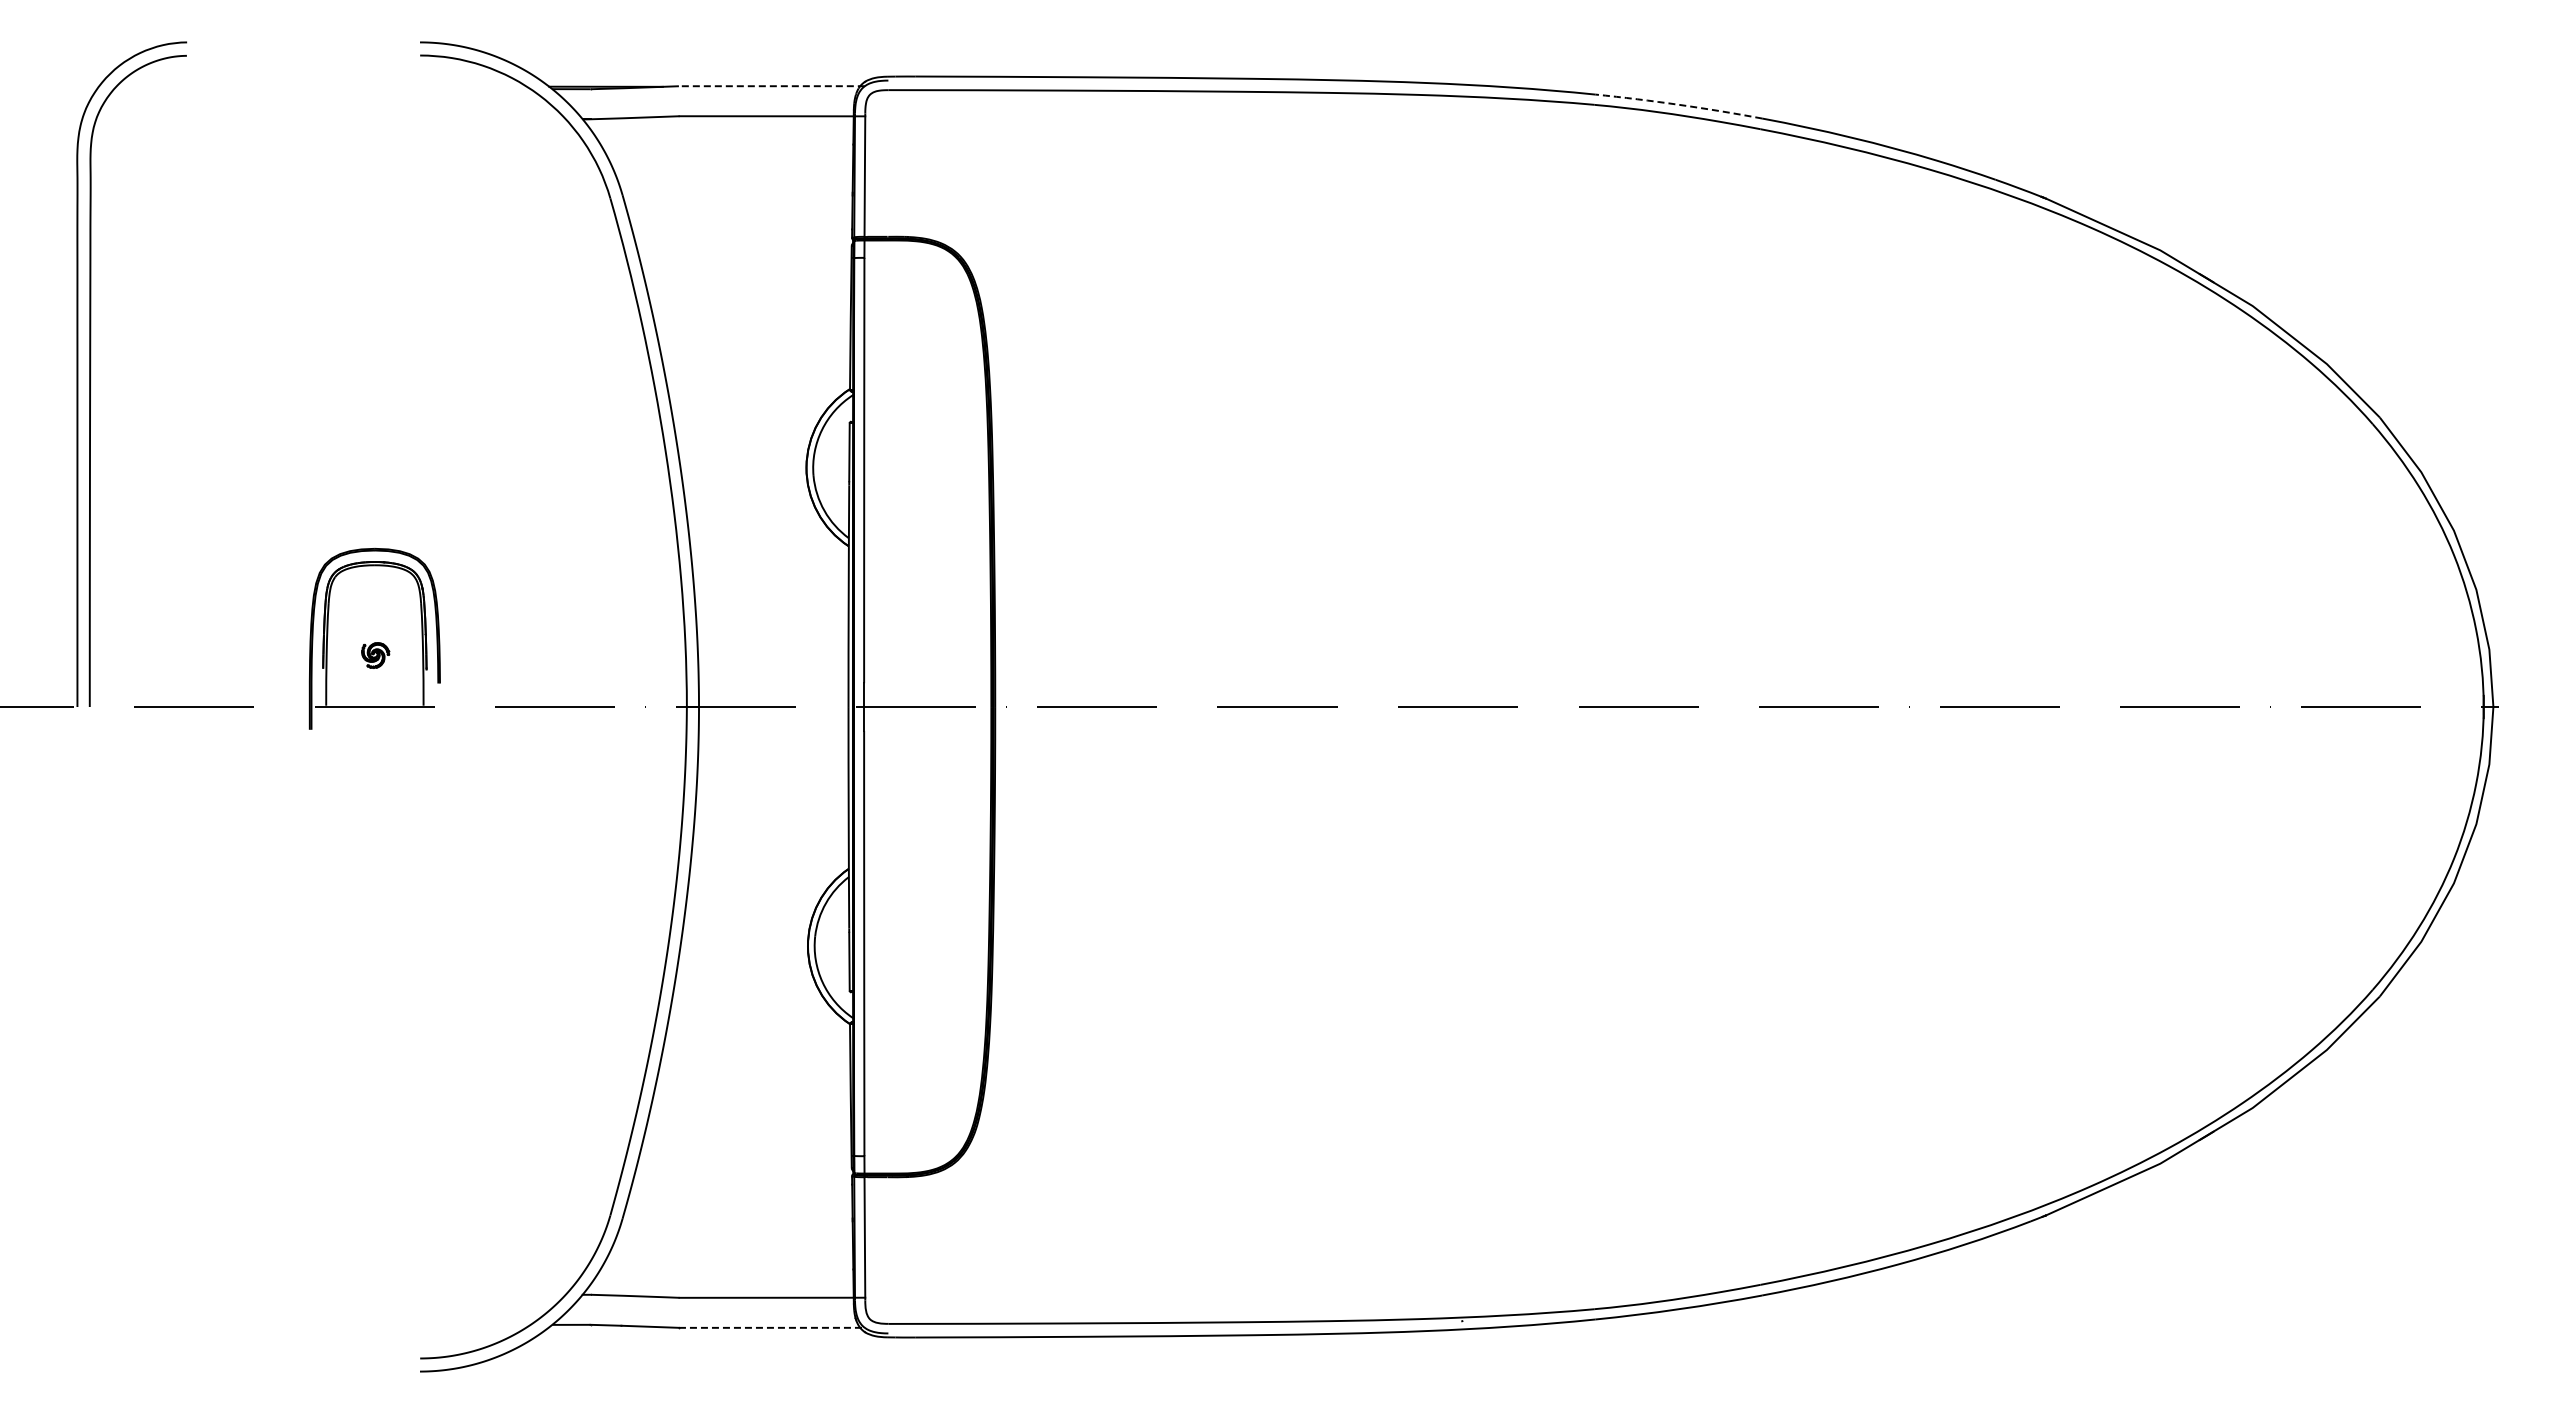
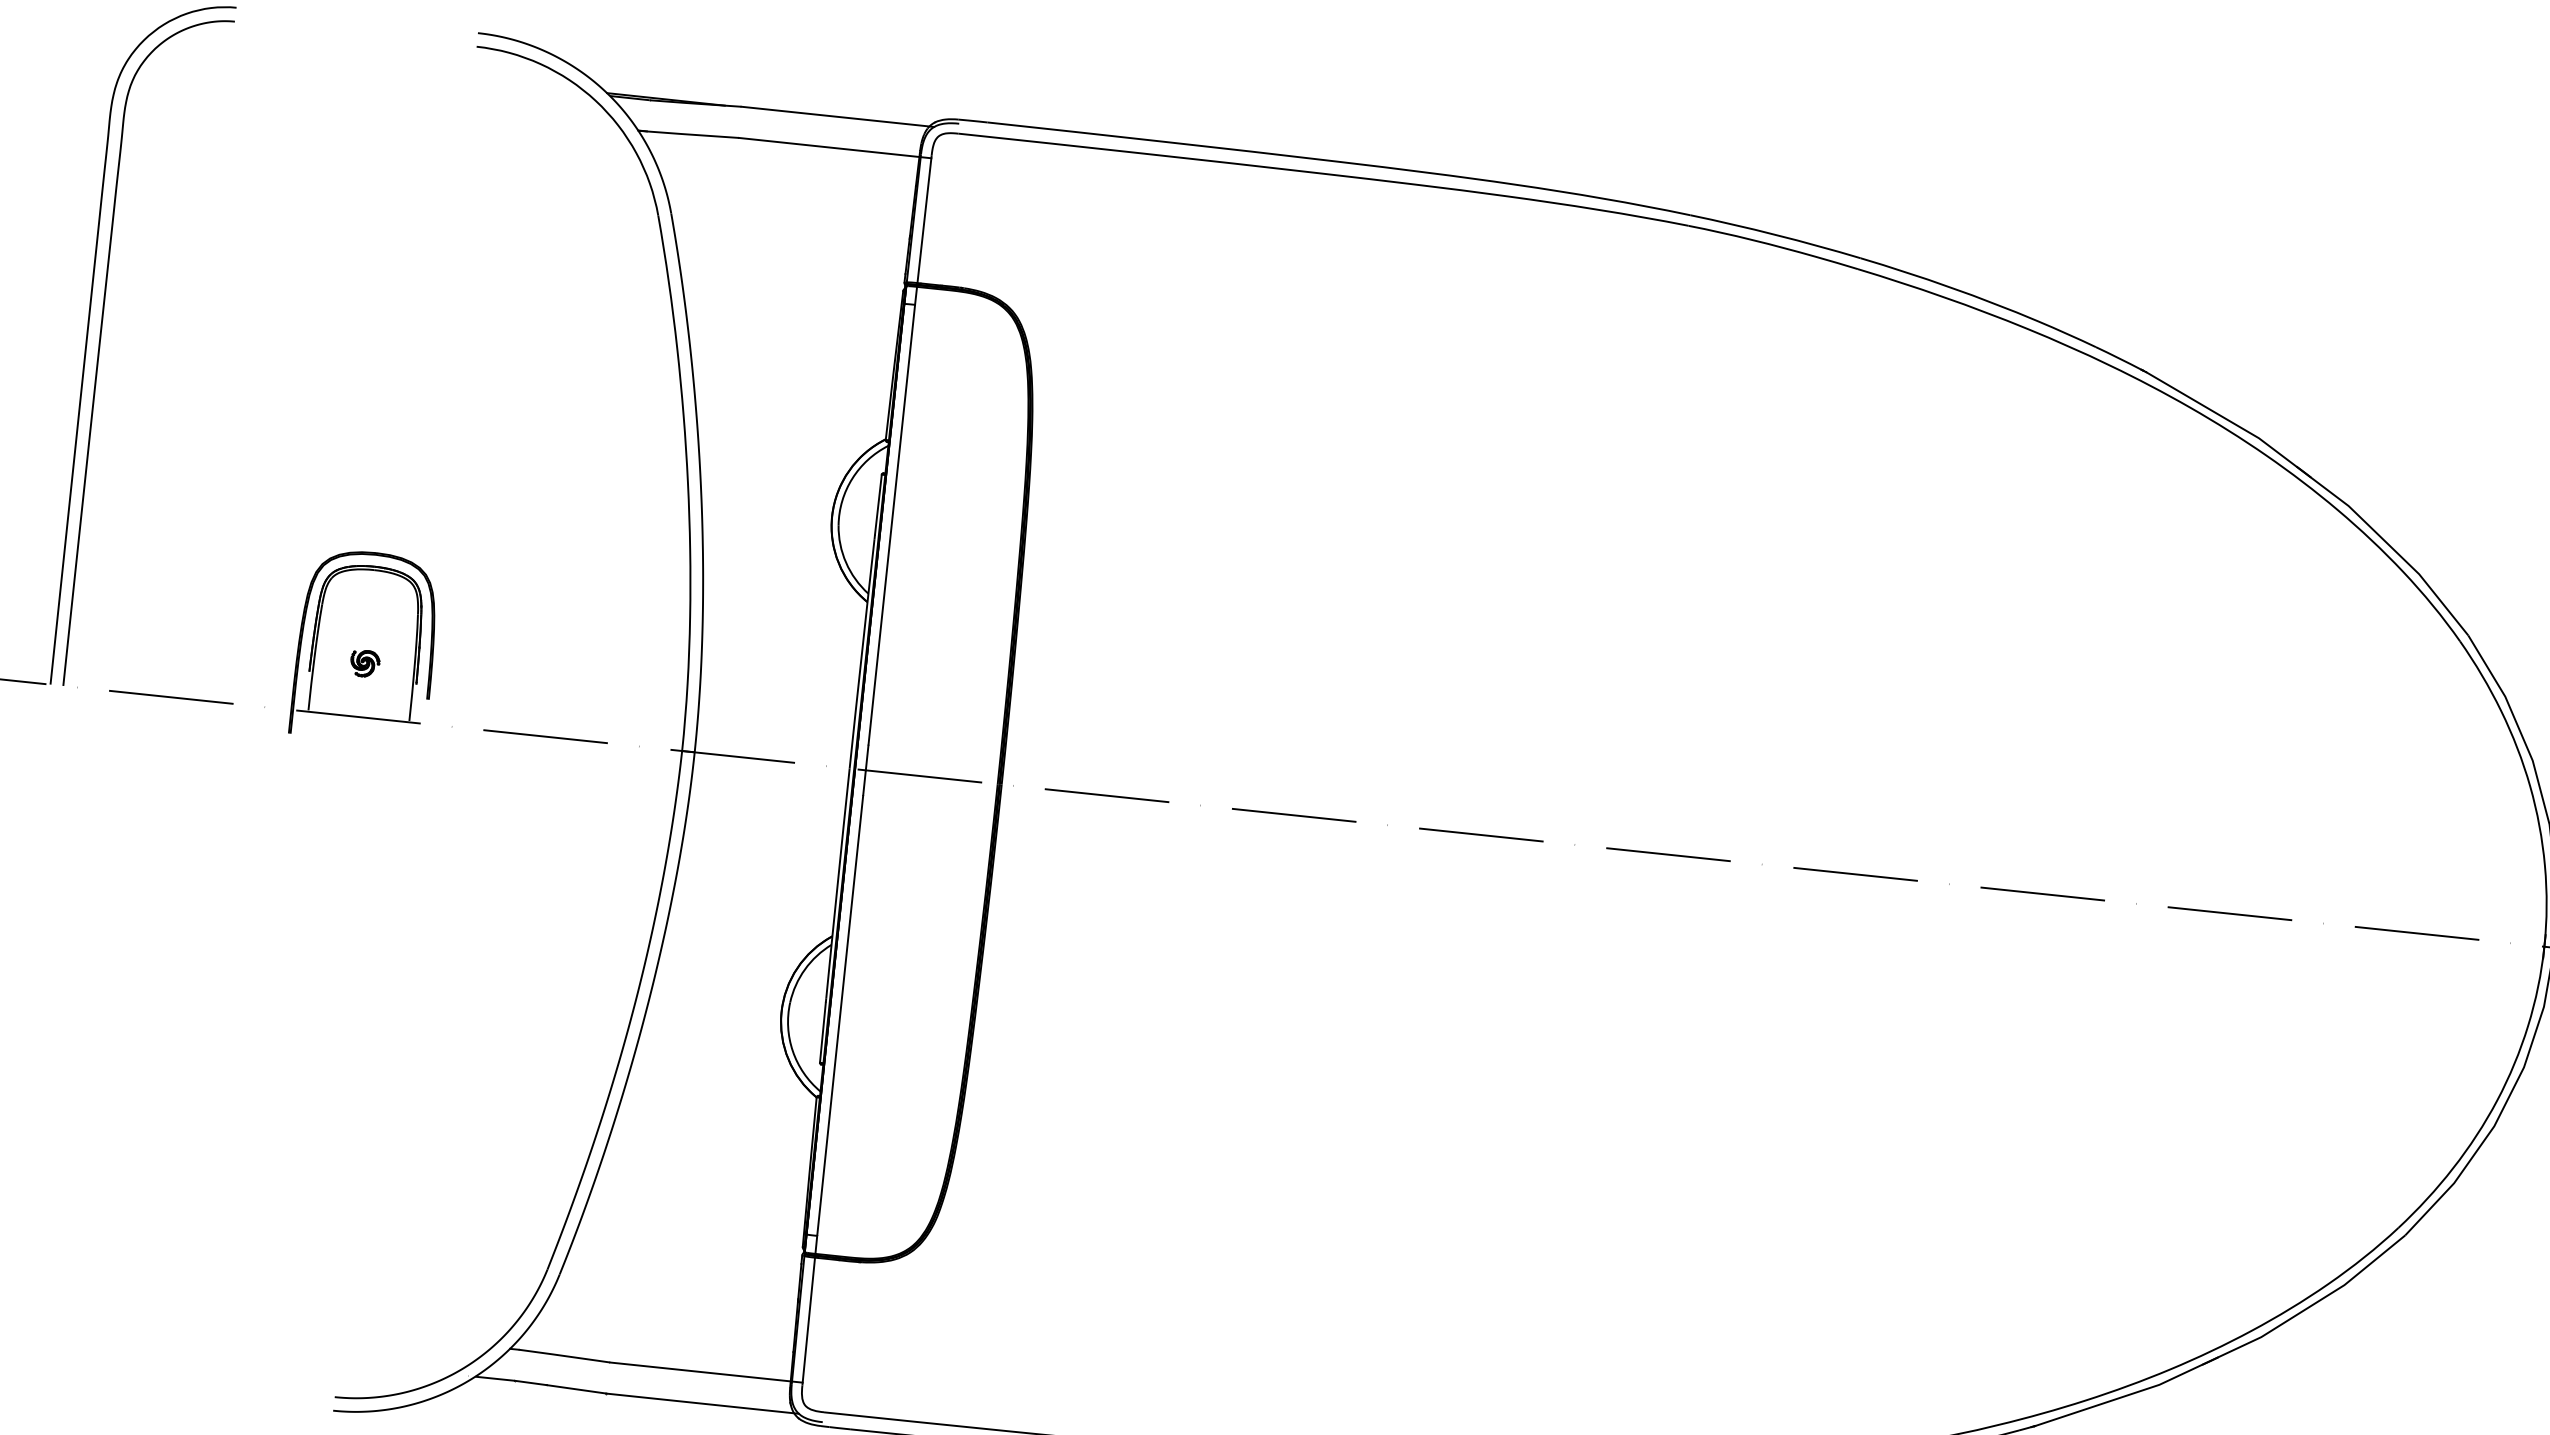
line: (771, 86) -> (837, 117), dashed -> solid
arc: (1679, 104) -> (1776, 234), dashed -> solid
line: (771, 1327) -> (702, 1403), dashed -> solid

